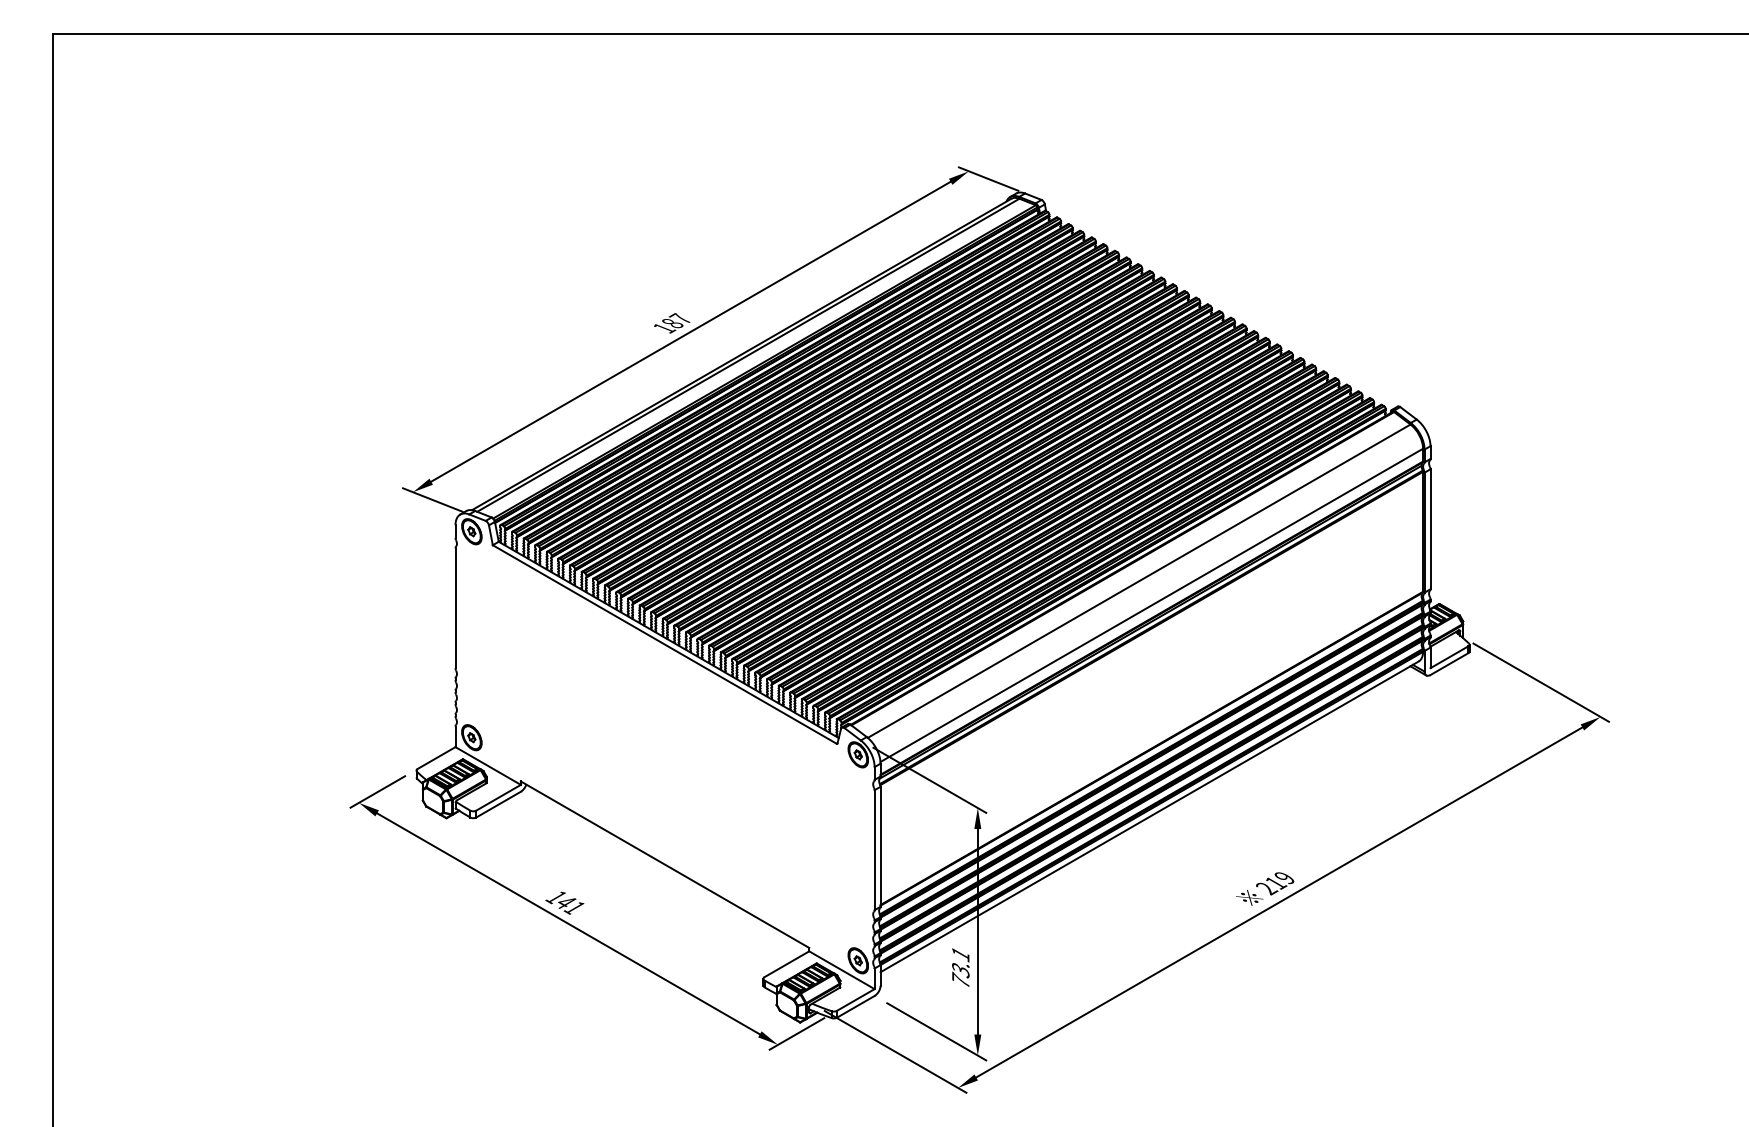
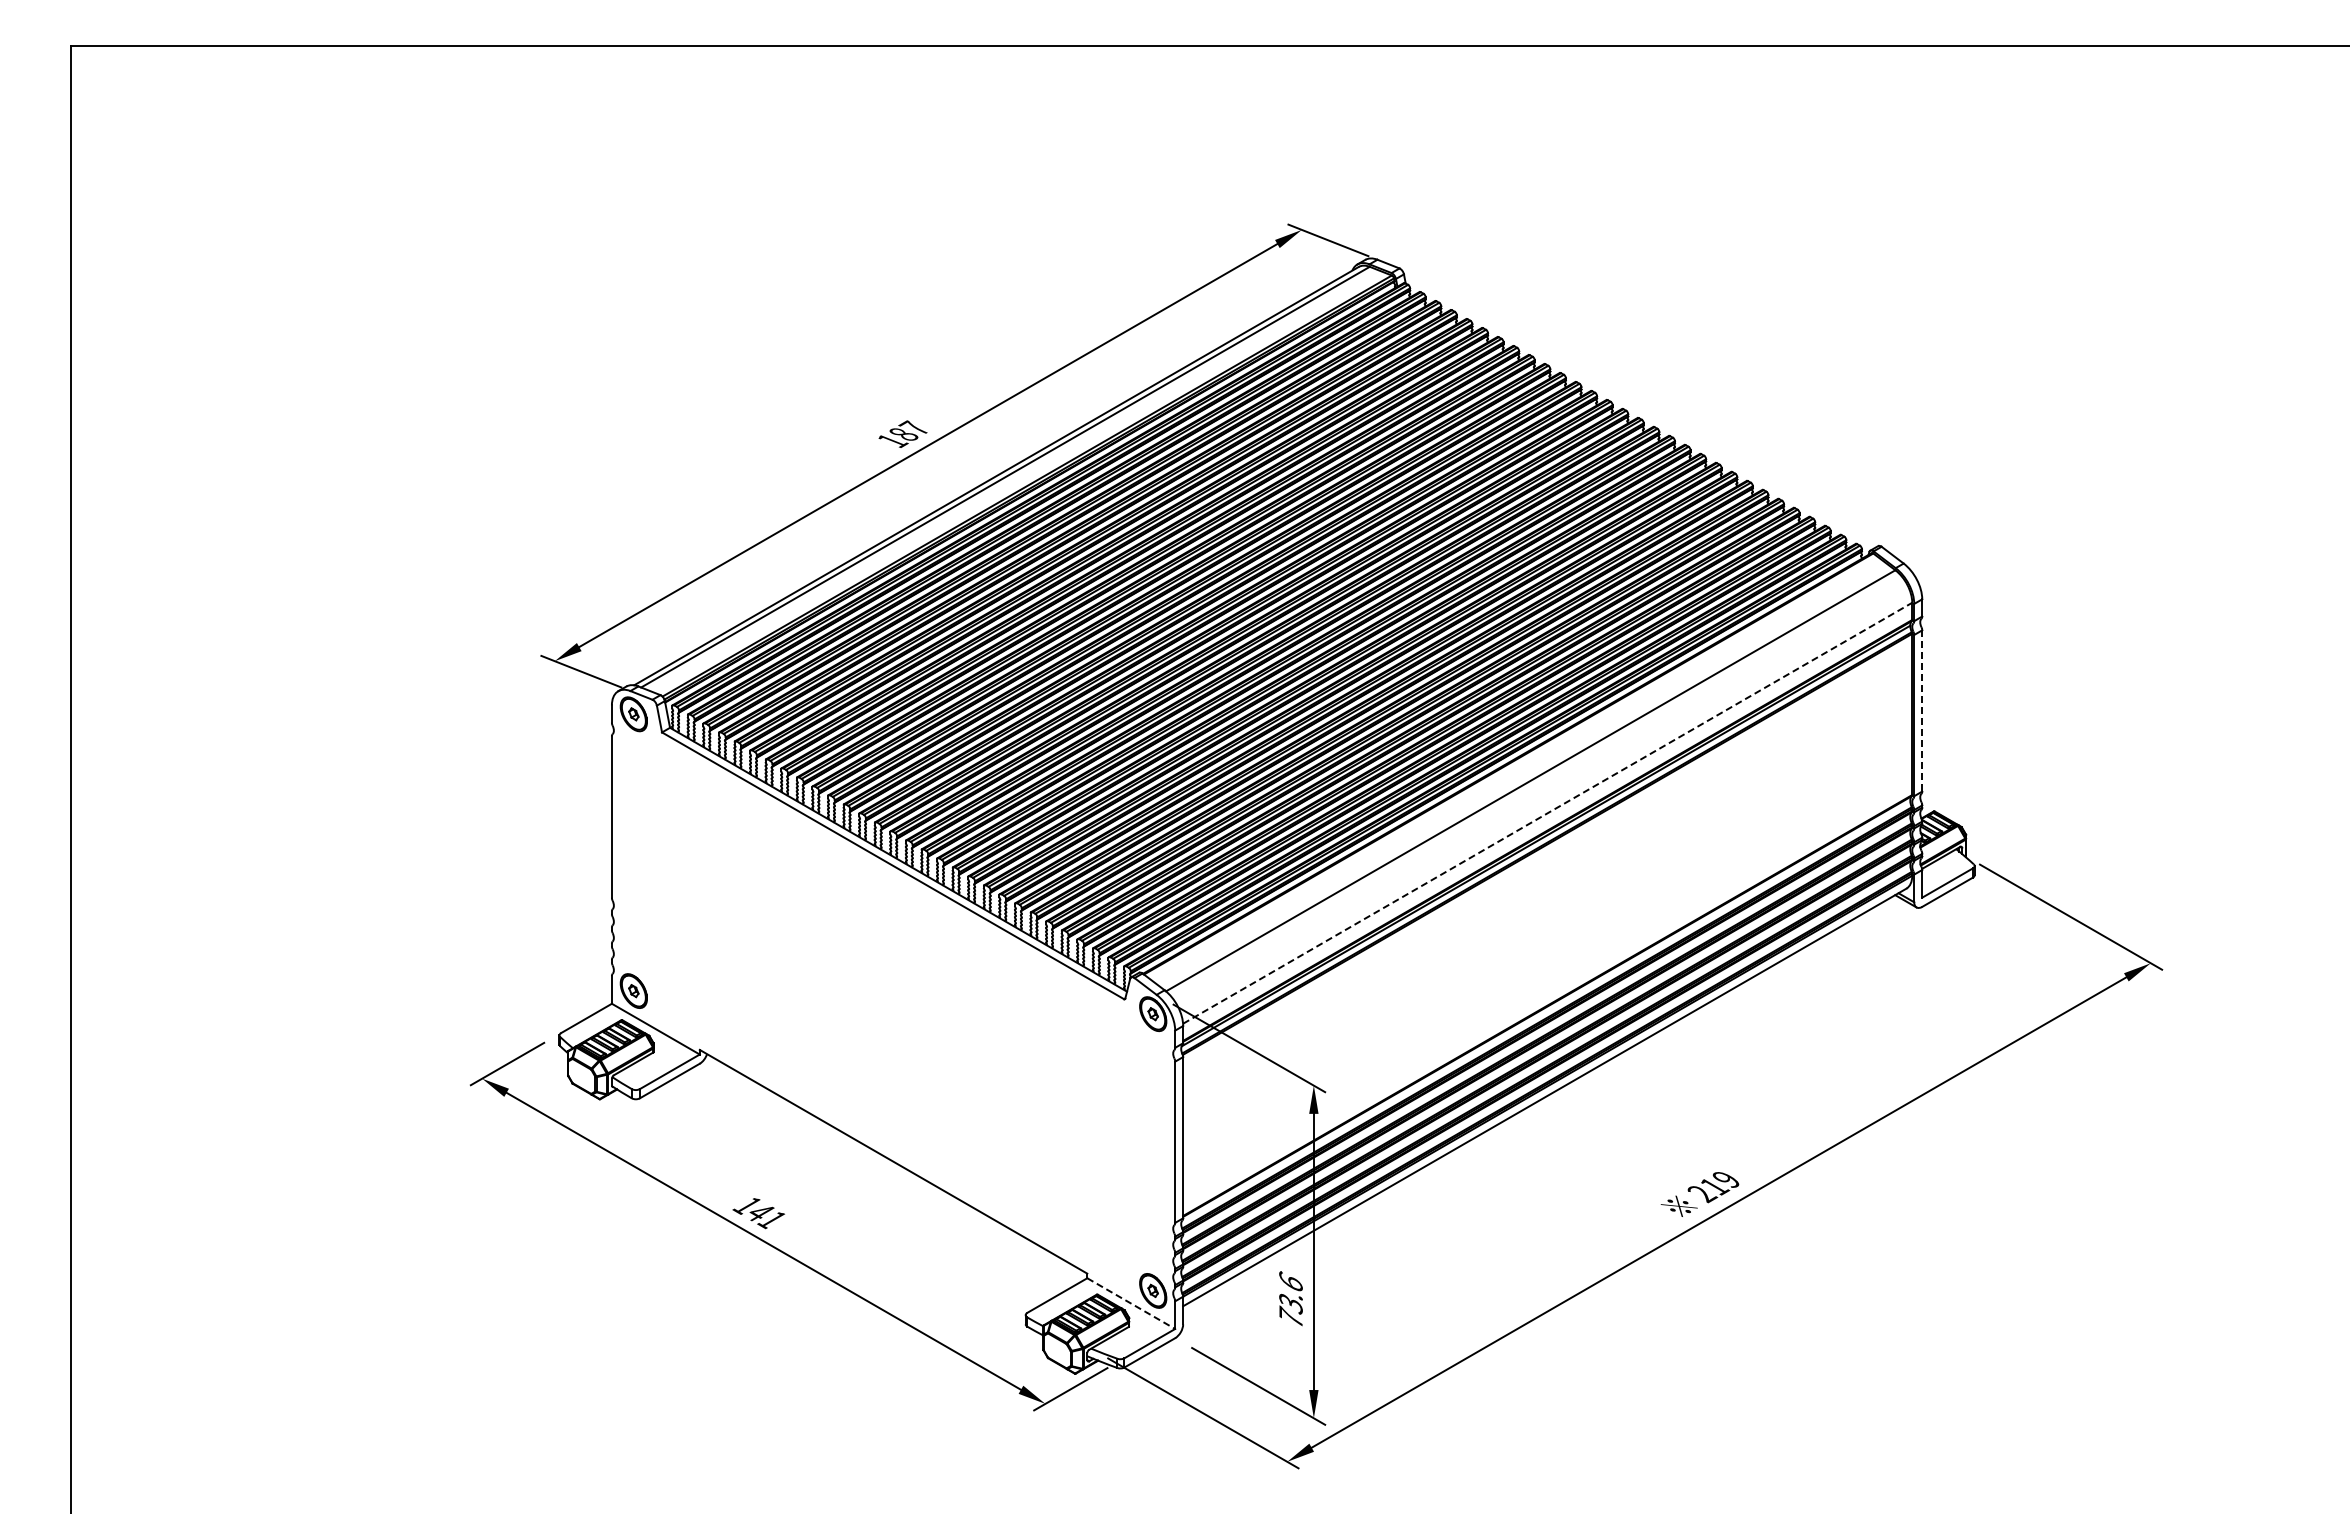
line: (1430, 528) -> (1922, 710), solid -> dashed
line: (1151, 605) -> (1547, 813), solid -> dashed
text: (960, 954) -> (1290, 1282), 73.1 -> 73.6
line: (842, 970) -> (1131, 1303), solid -> dashed

